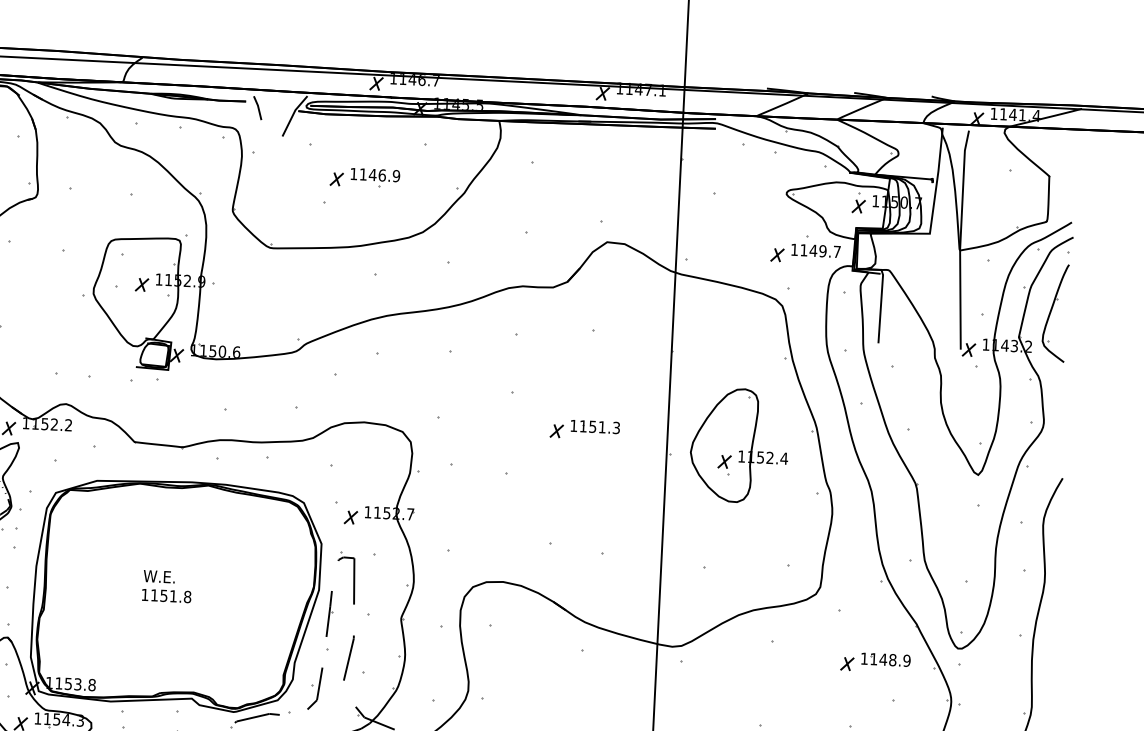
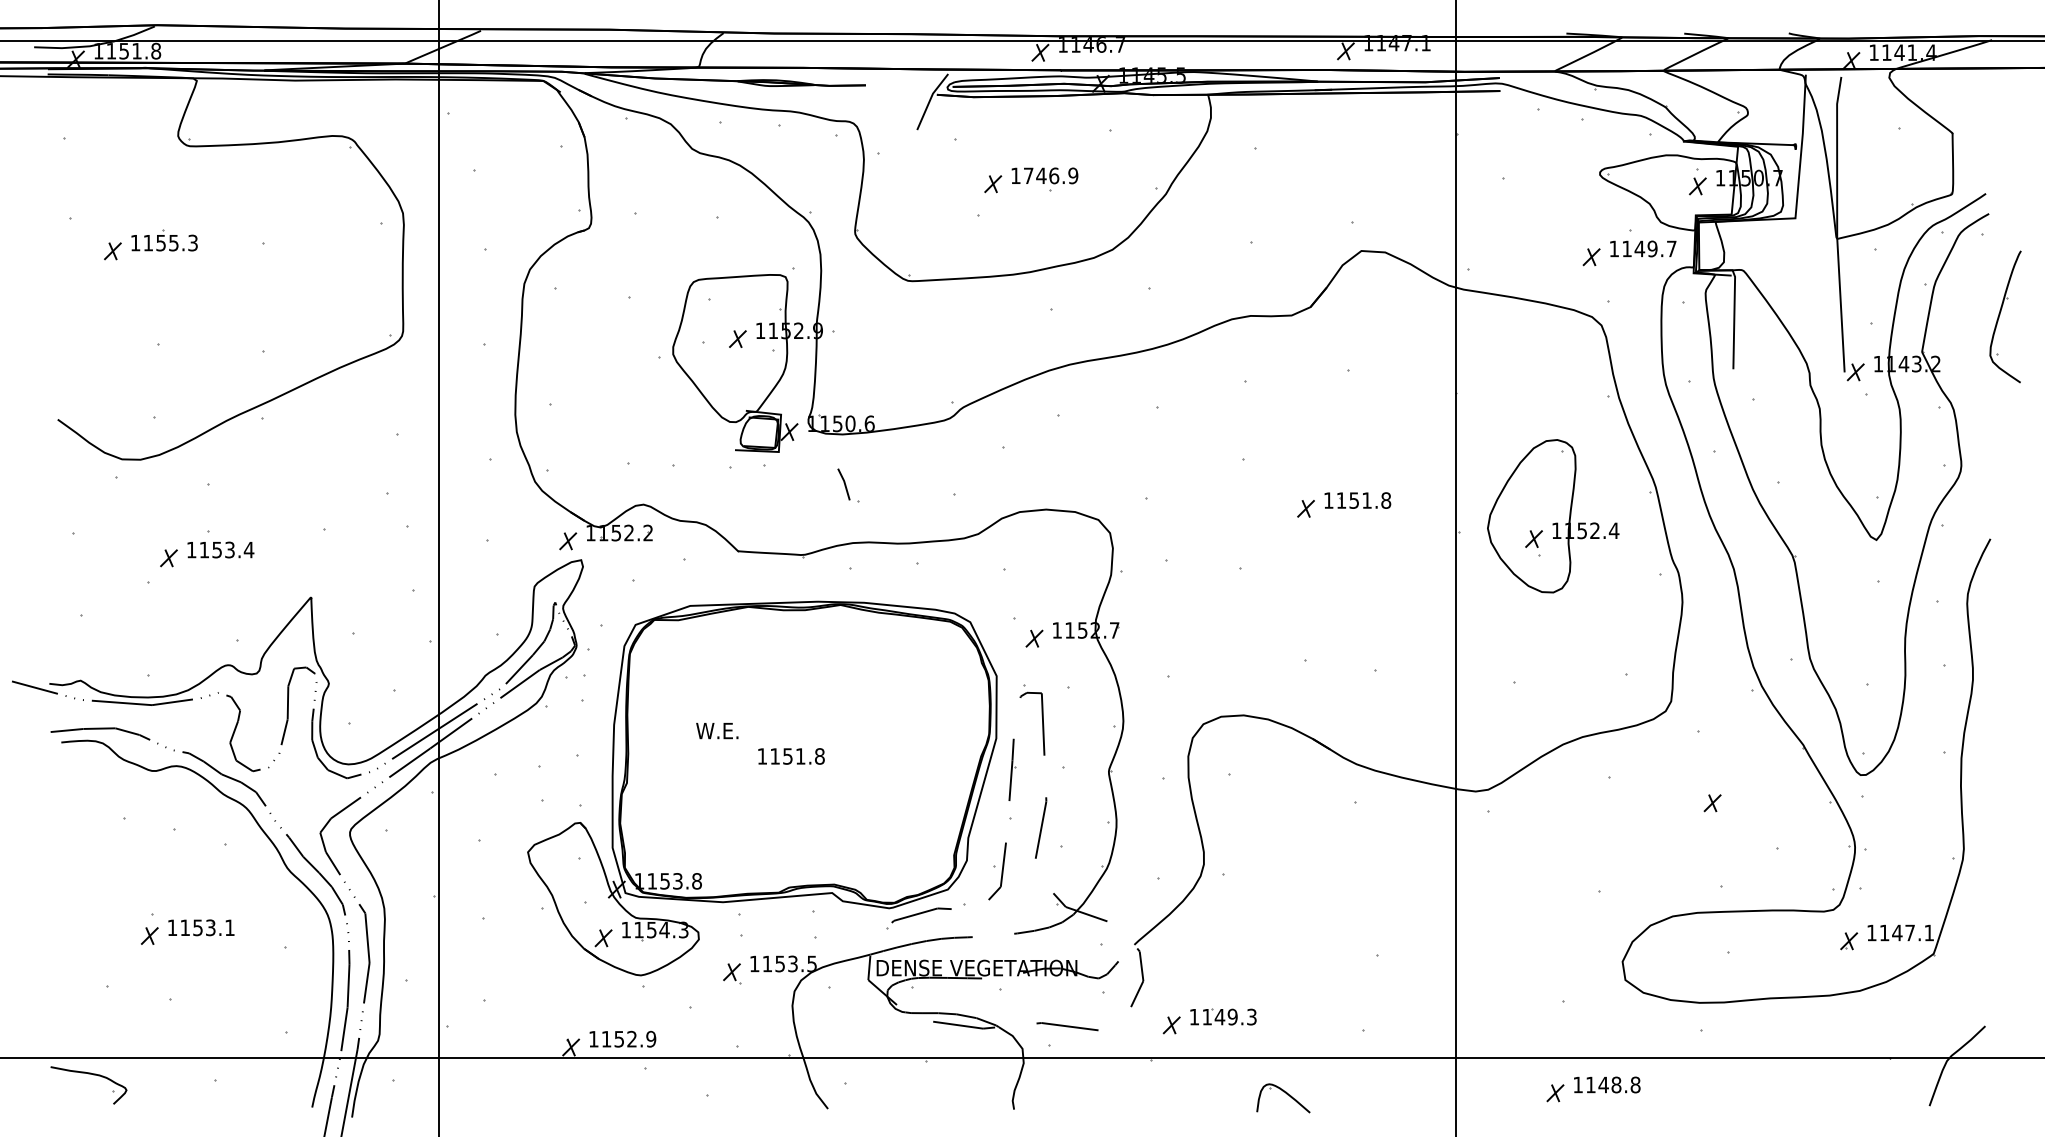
line: (257, 107) -> (843, 483), moved
text: (363, 174) -> (1028, 175), 1146.9 -> 1746.9
part: (1055, 312) -> (2005, 316), moved
text: (616, 427) -> (1386, 500), 1151.3 -> 1151.8
text: (159, 577) -> (717, 731), moved
part: (886, 659) -> (1764, 794), removed

